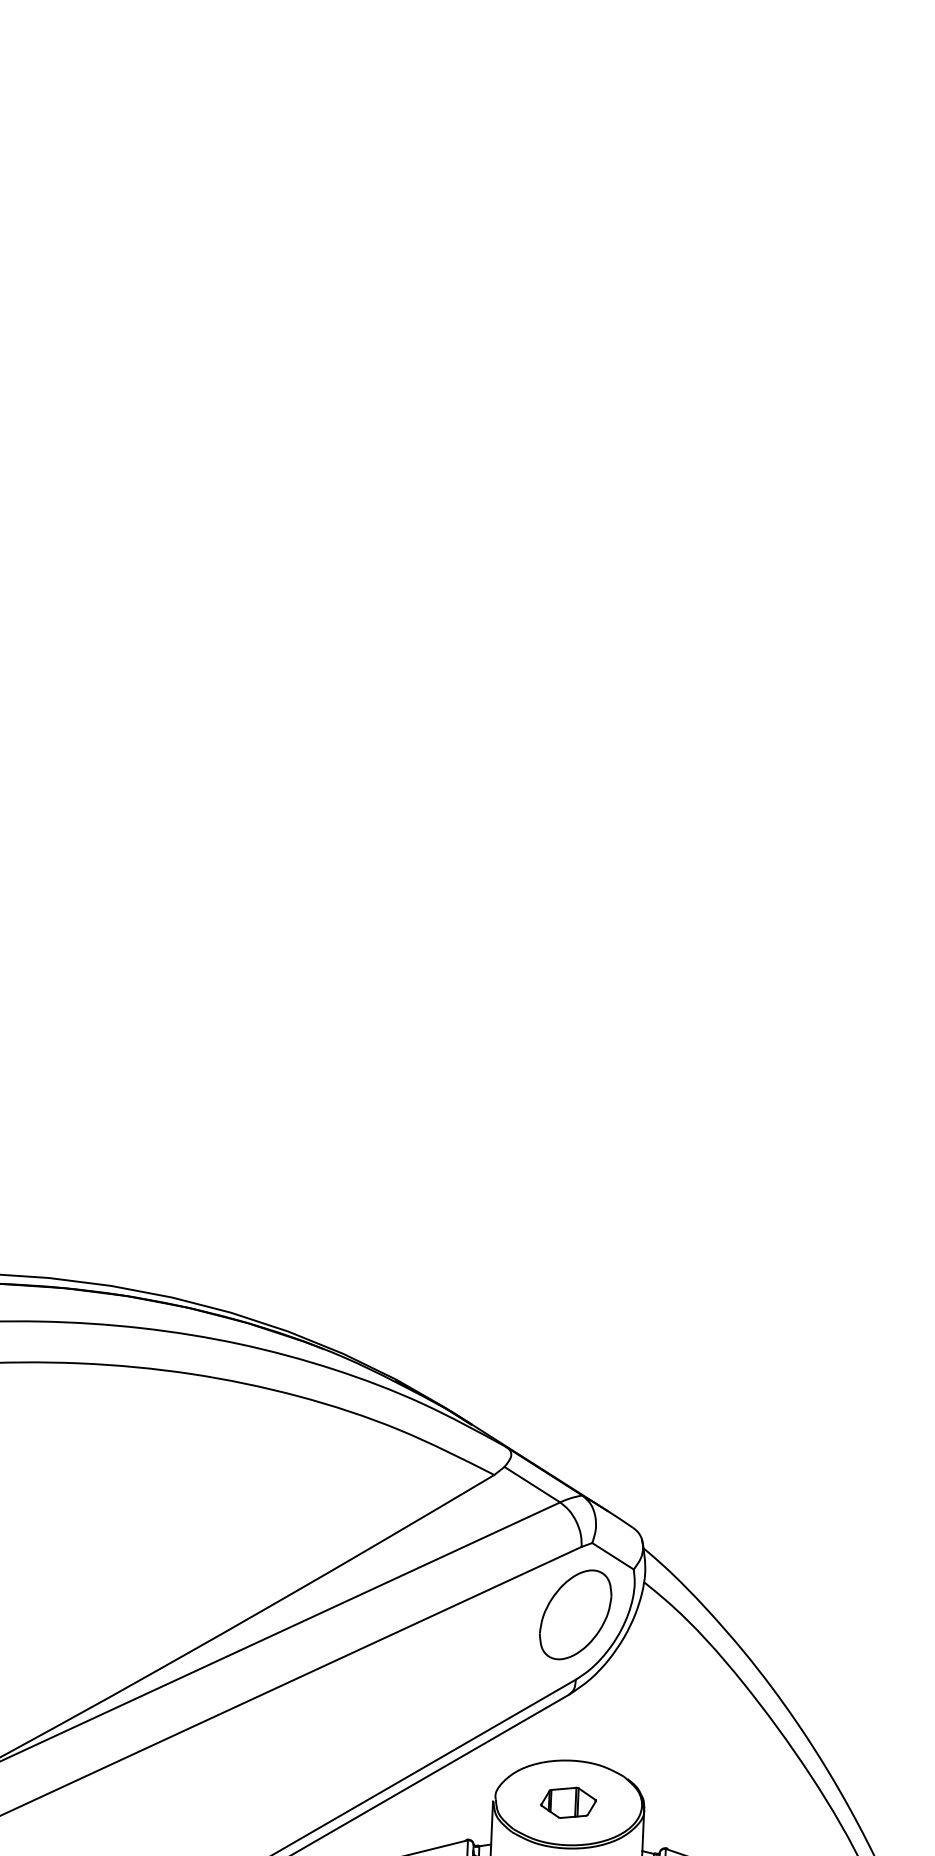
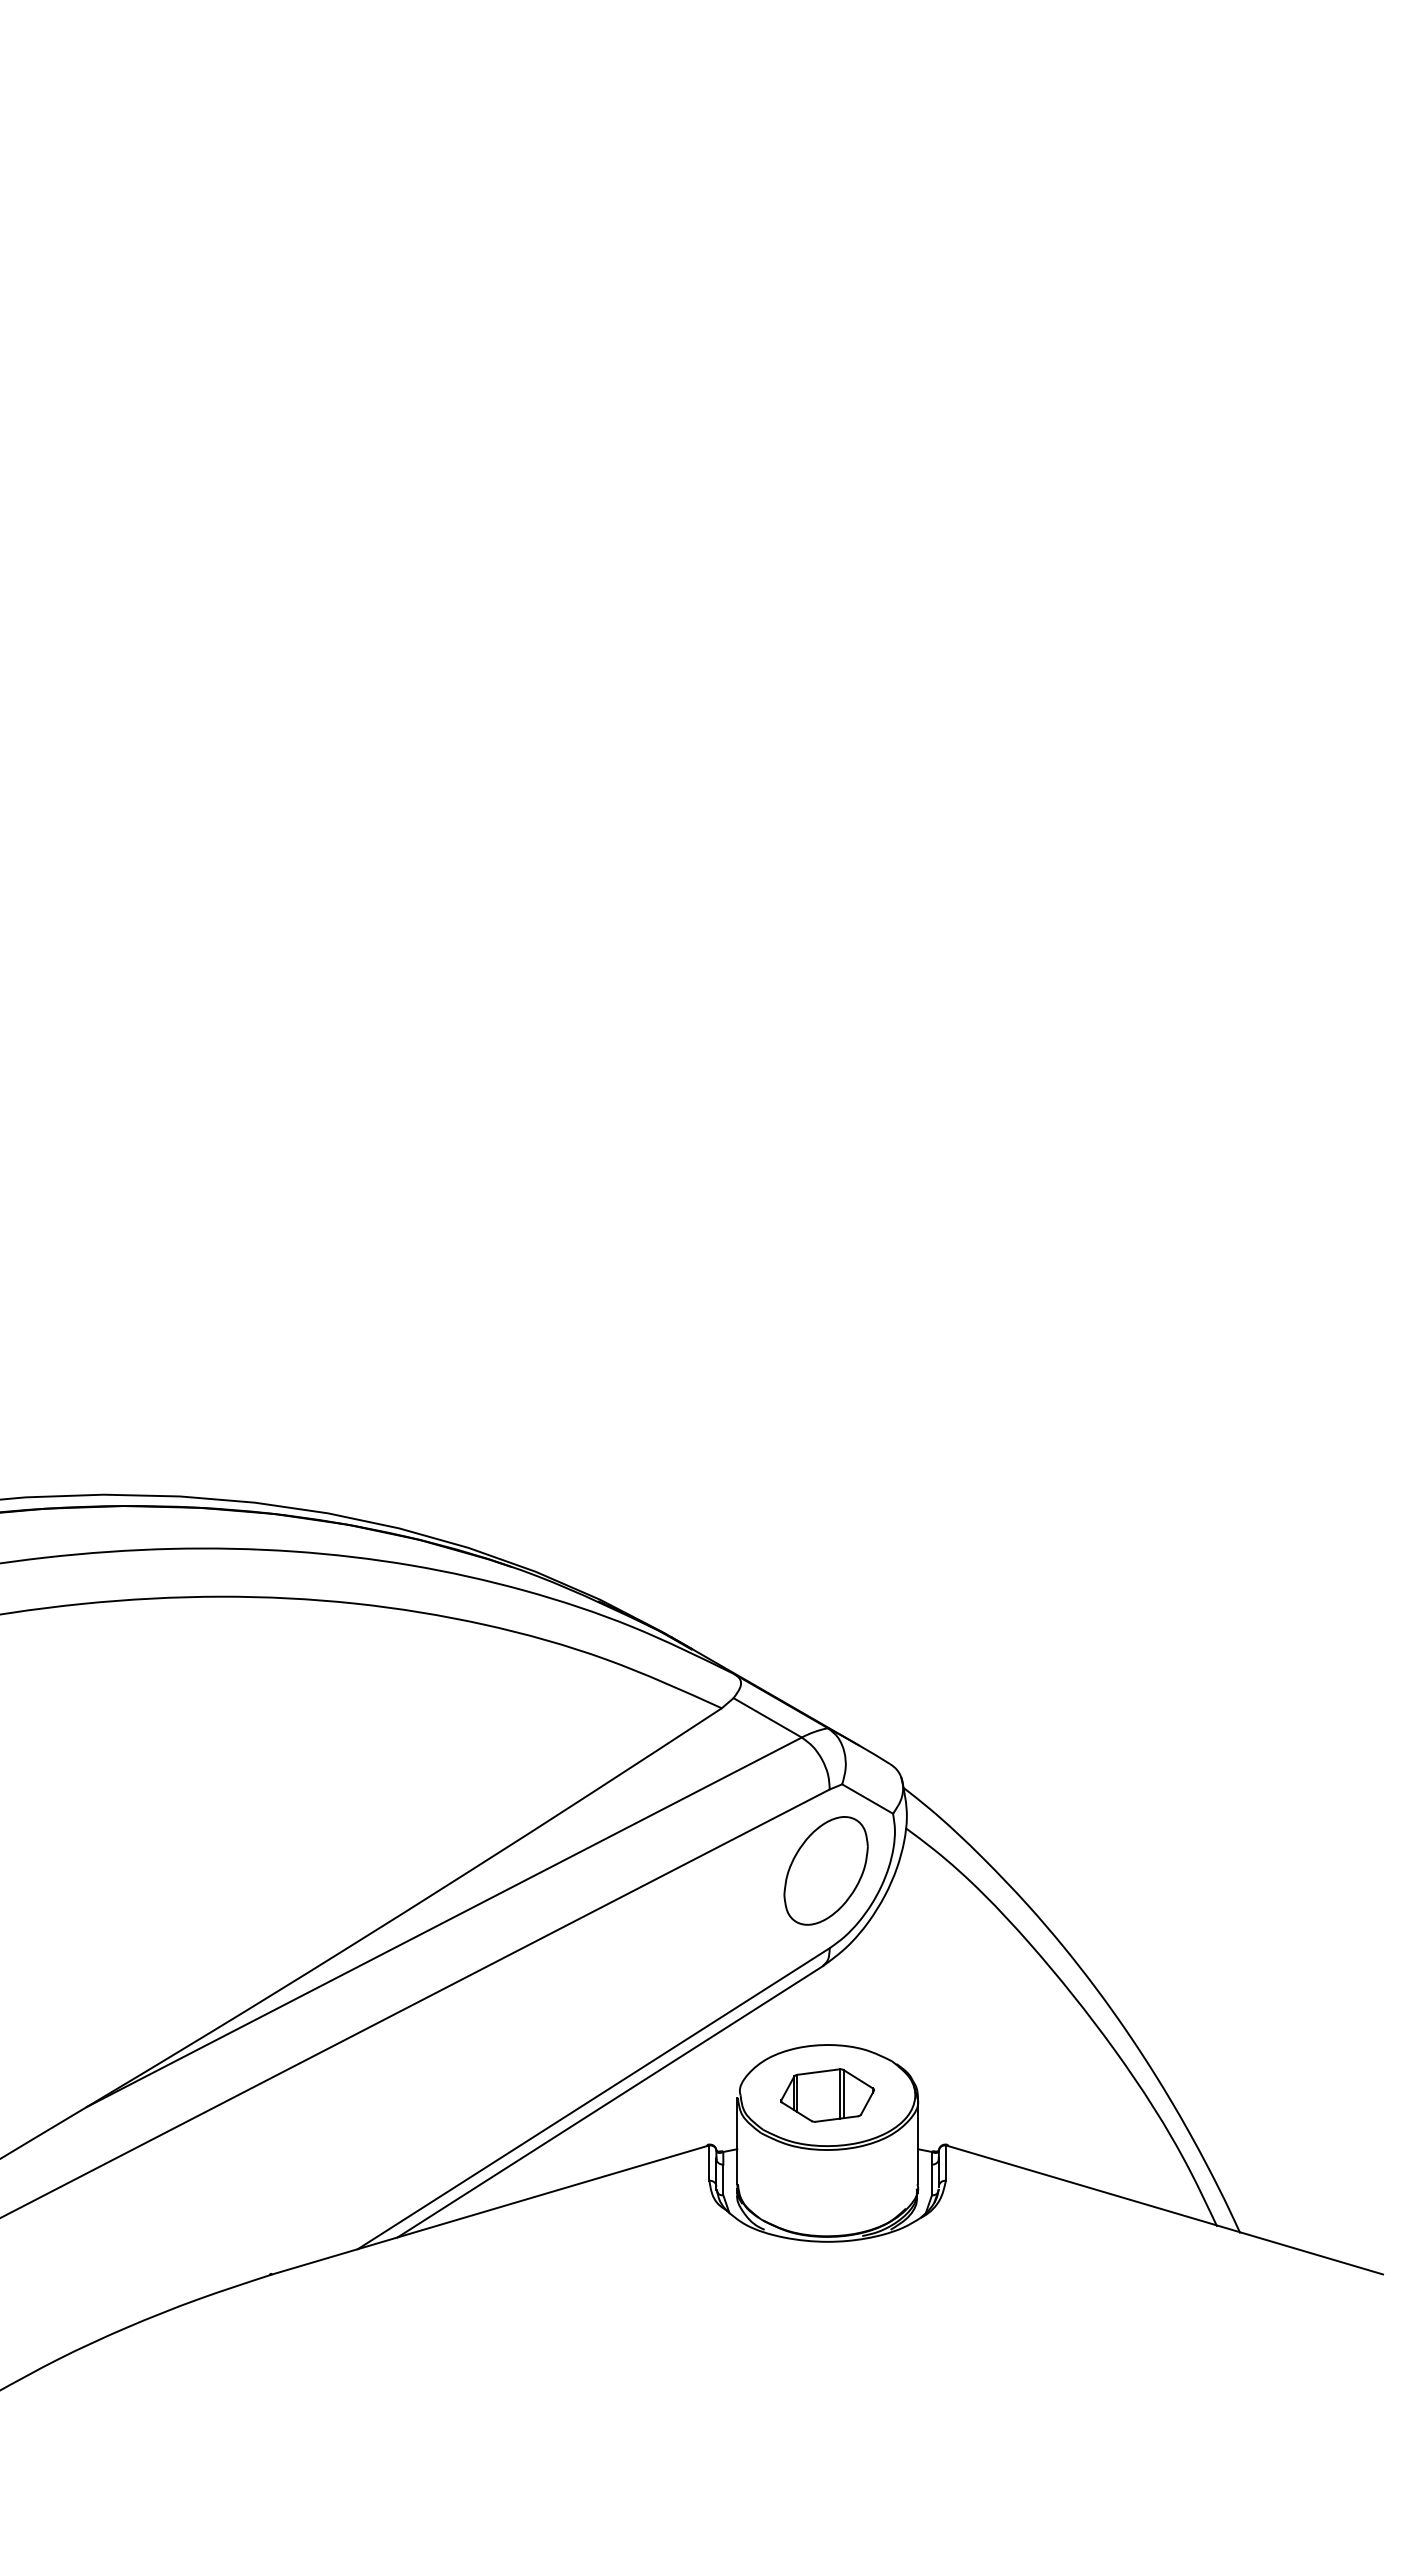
part: (568, 1802) -> (827, 2095), size x1.43

